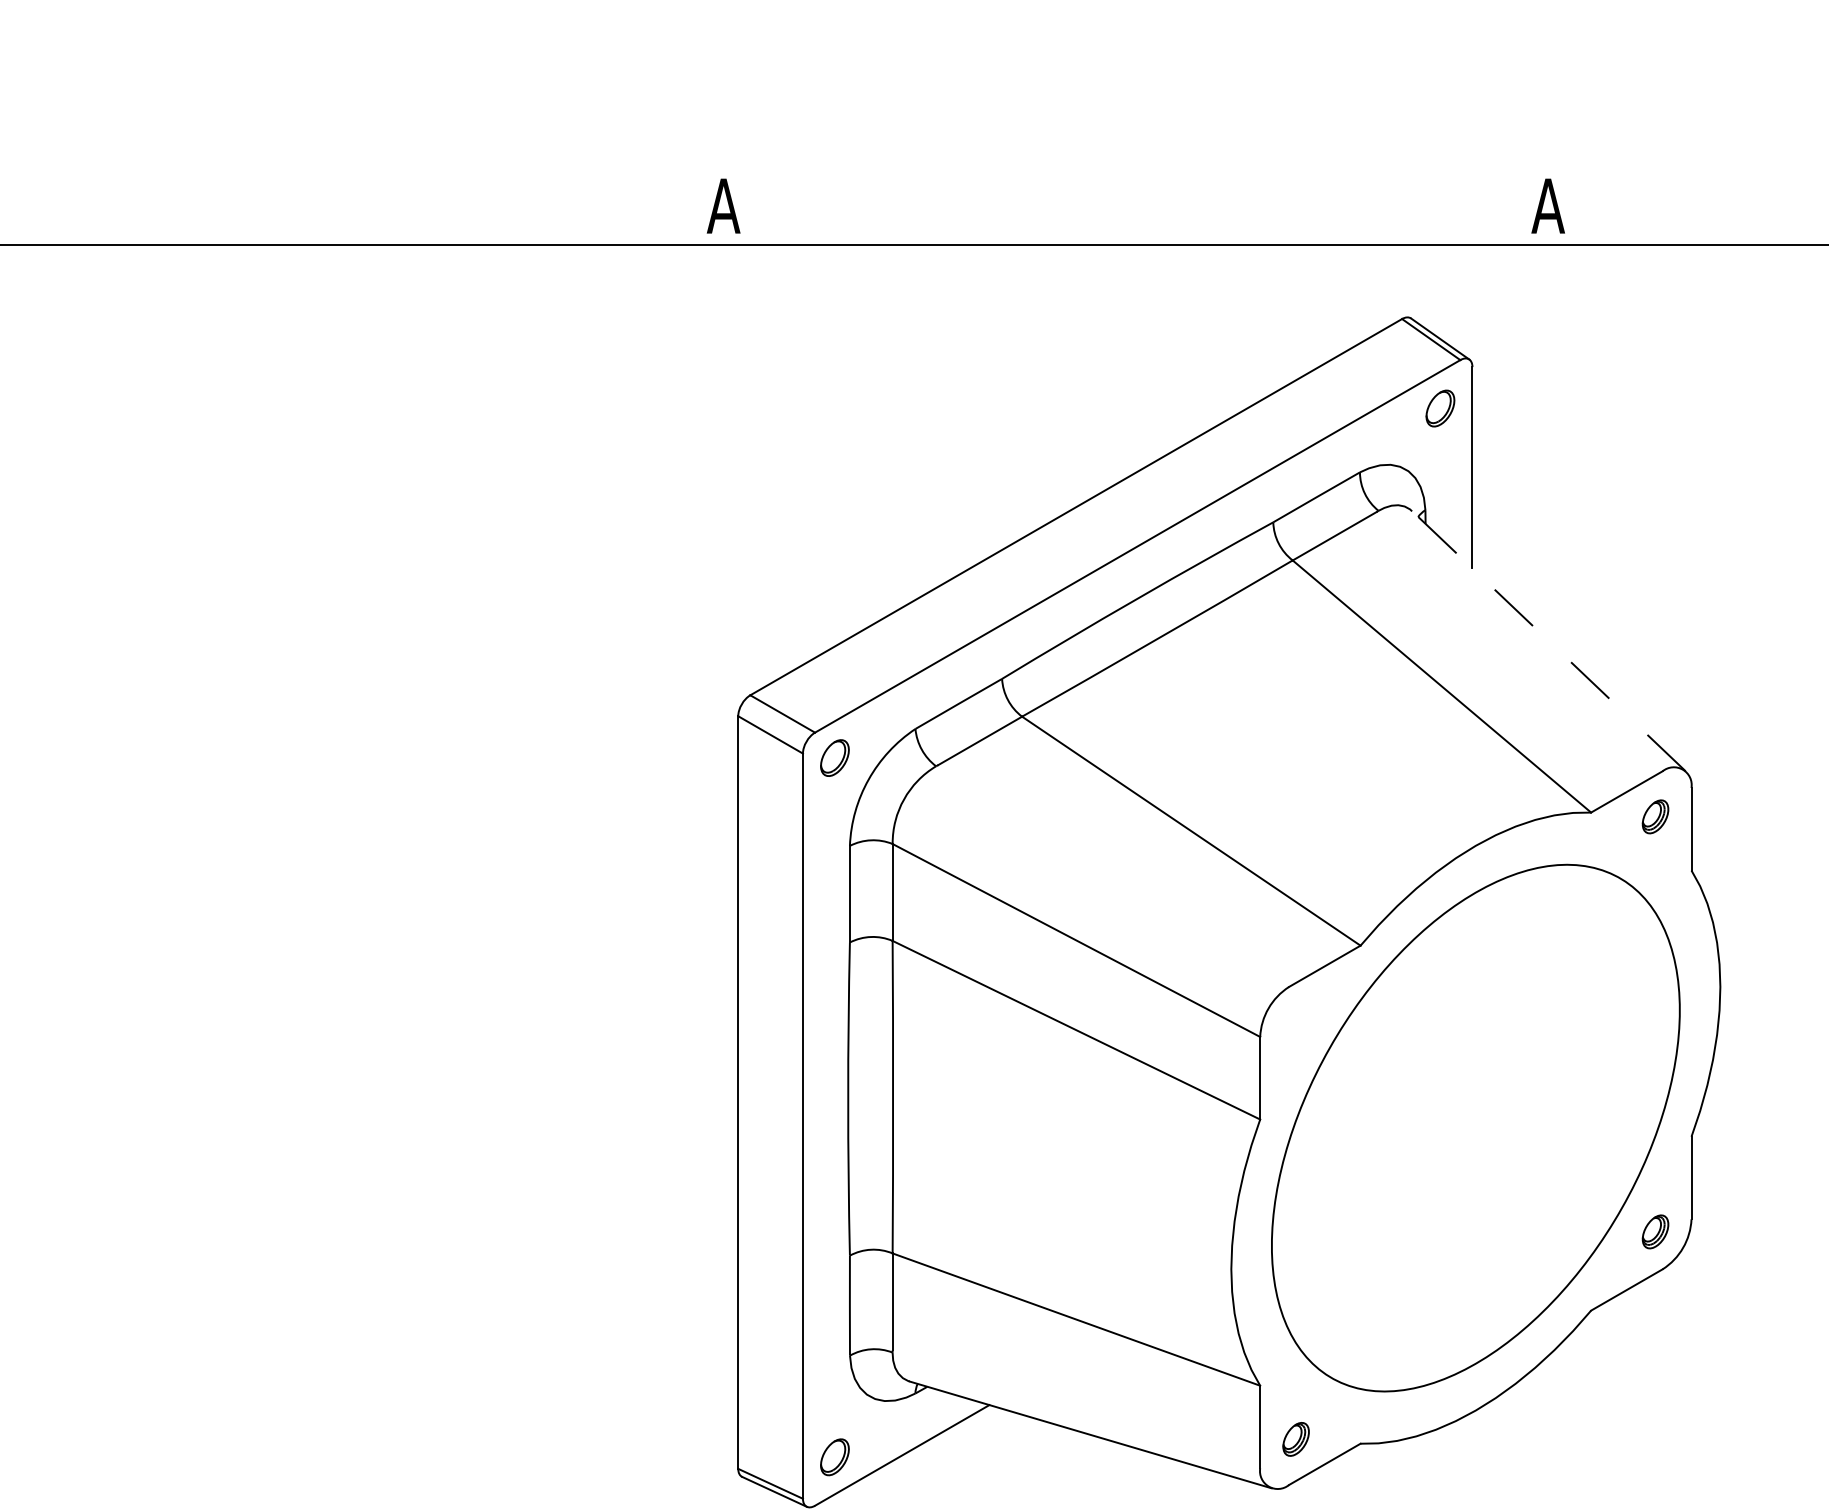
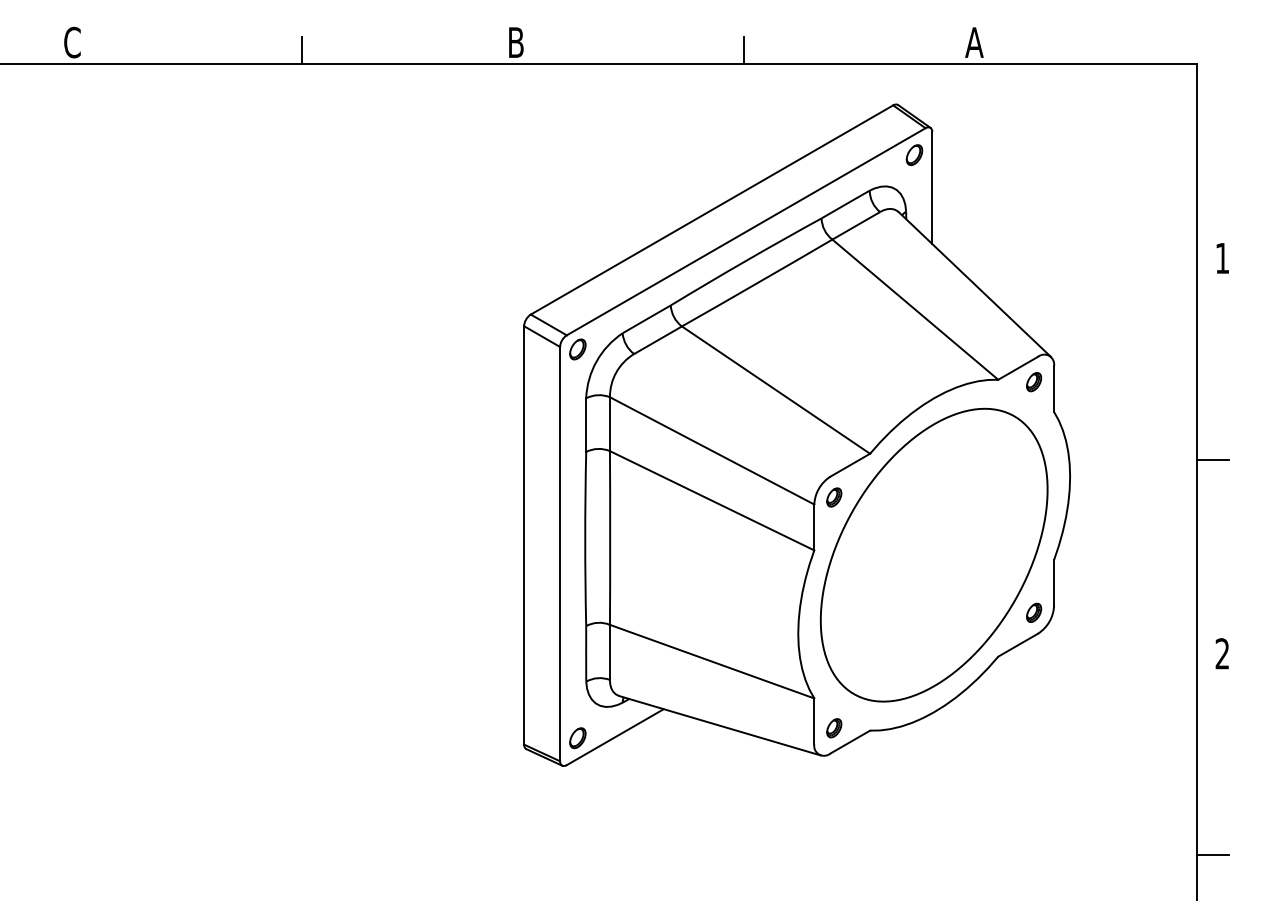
text: (722, 205) -> (515, 42), A -> B
line: (337, 220) -> (301, 50), added
line: (1134, 220) -> (744, 50), added
line: (1548, 641) -> (974, 284), dashed -> solid
part: (1296, 1024) -> (834, 497), added

